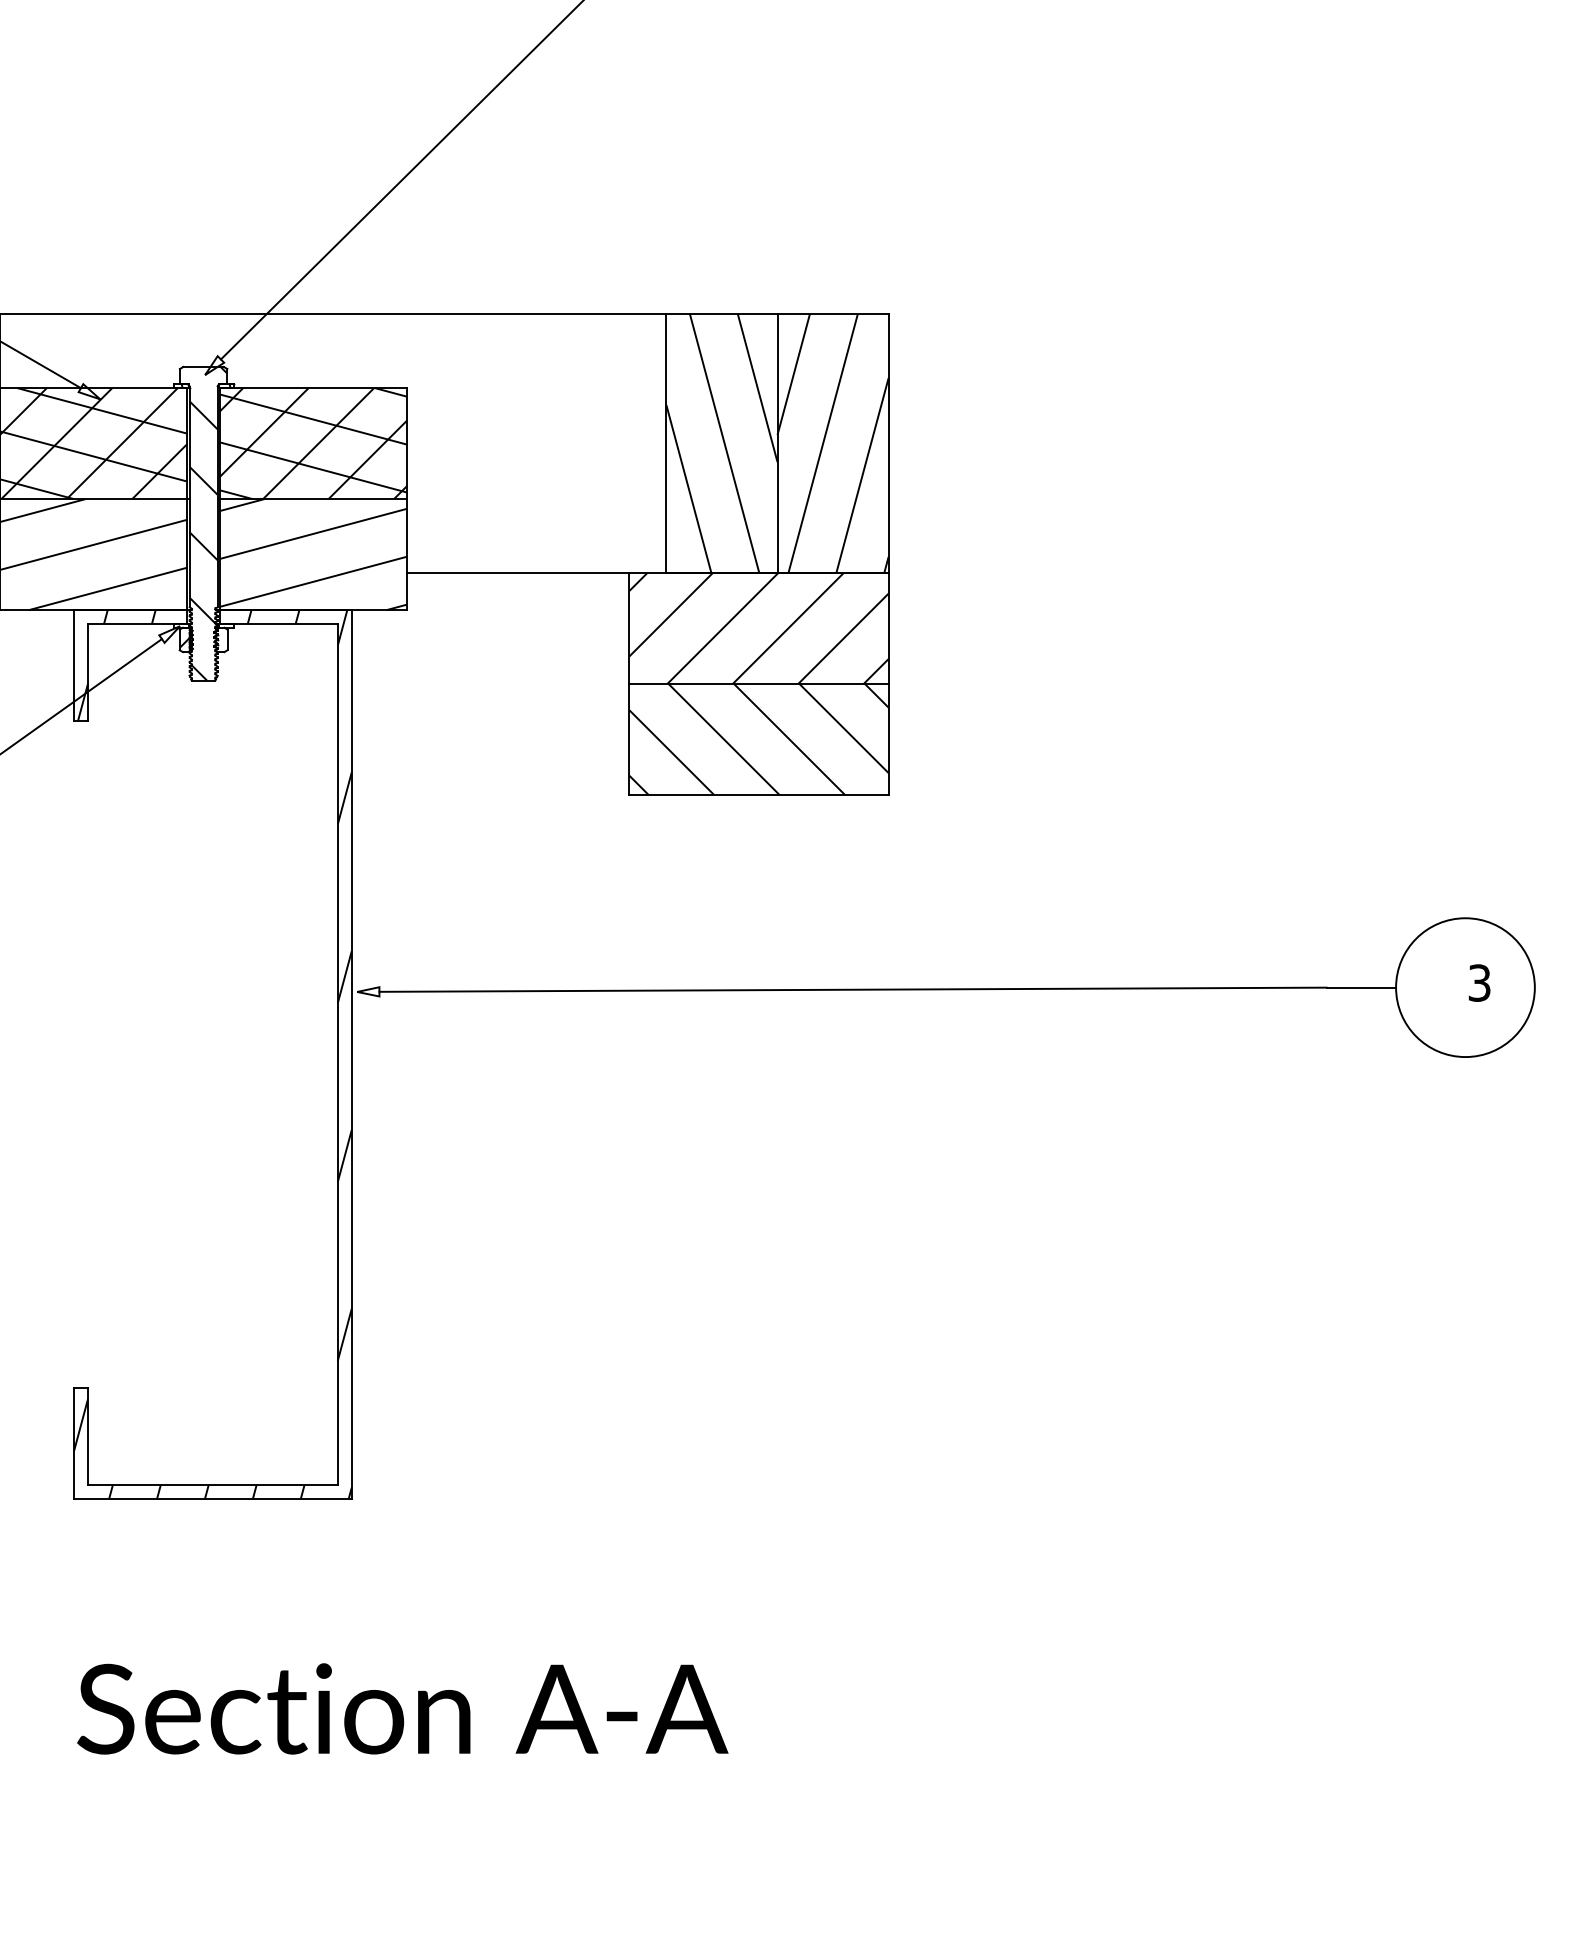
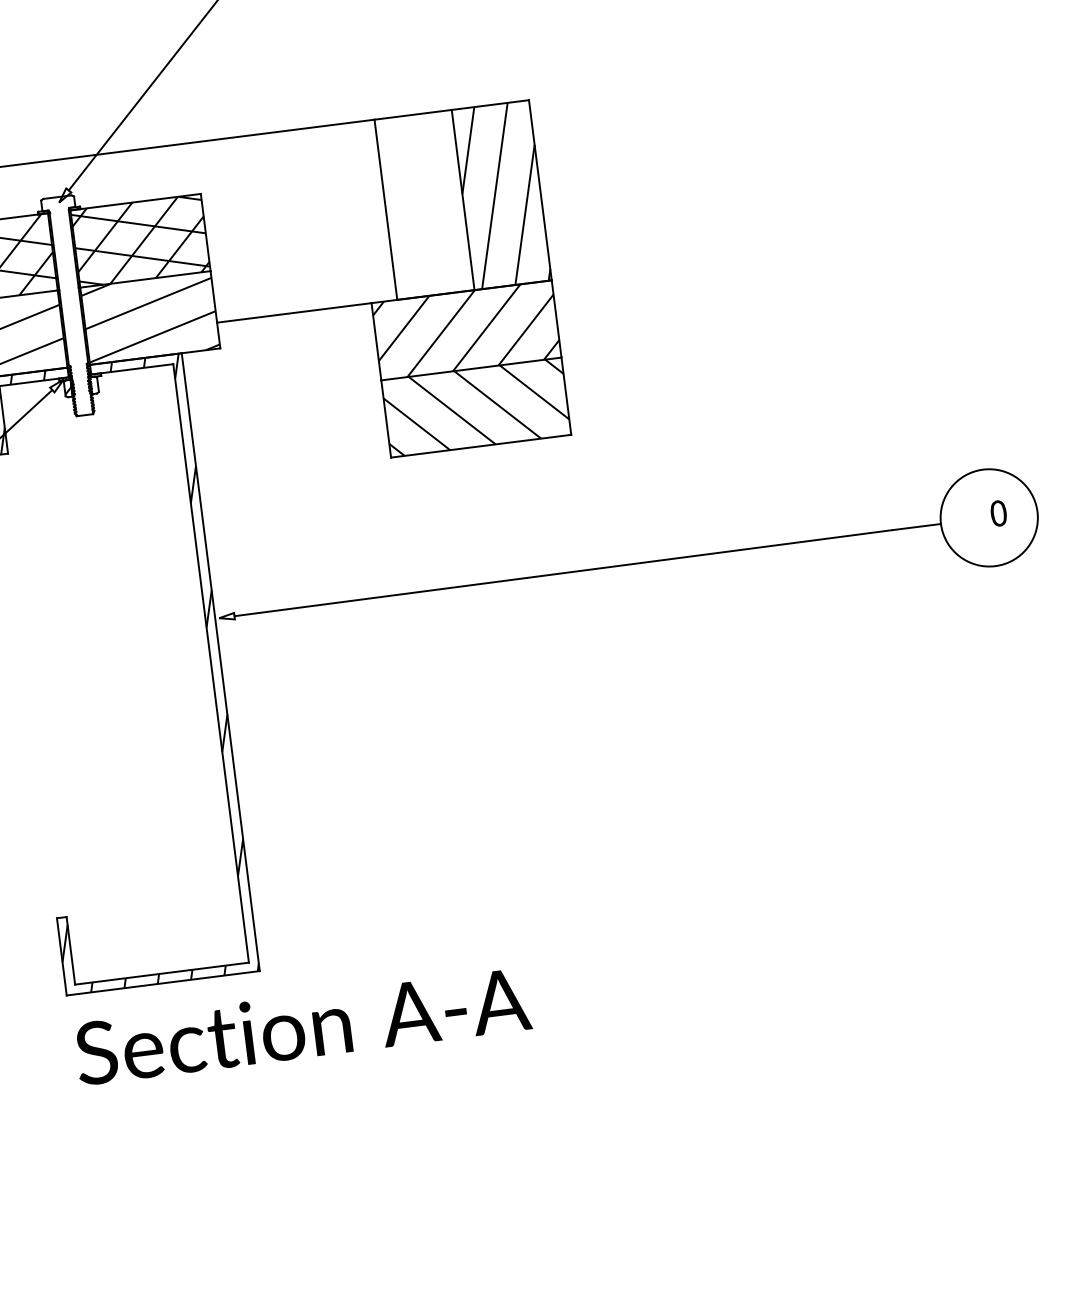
hatch: (721, 443) -> (424, 204), removed
hatch: (208, 523) -> (74, 305), removed
text: (1479, 982) -> (998, 513), 3 -> 0
text: (402, 1708) -> (302, 1026), moved

